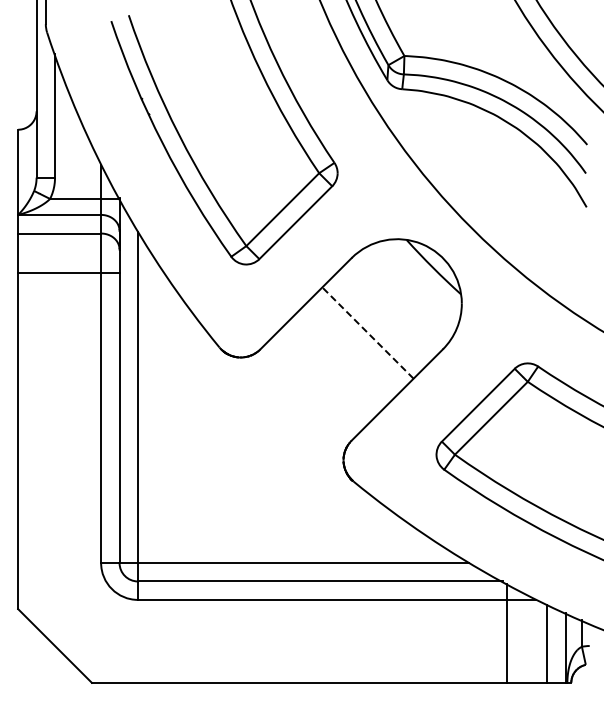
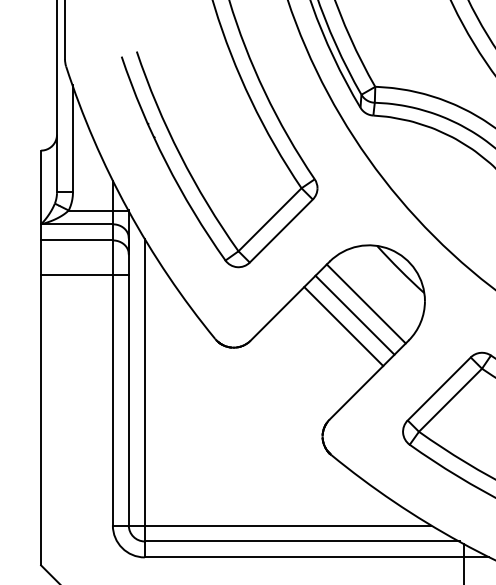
line: (393, 306) -> (365, 303), added
line: (380, 319) -> (354, 314), added
line: (367, 333) -> (343, 326), dashed -> solid

